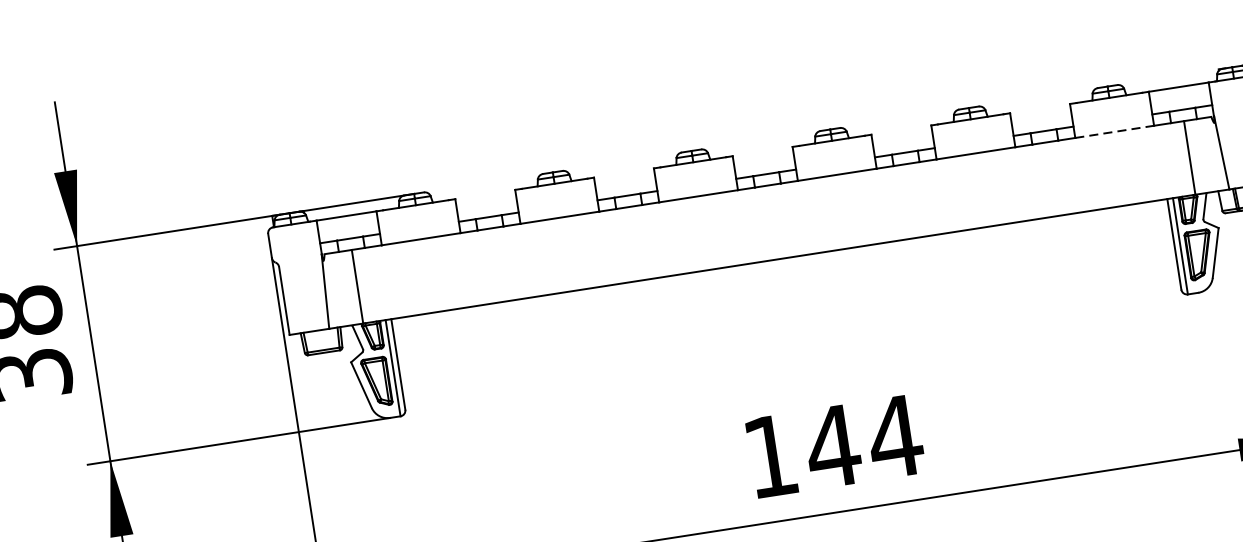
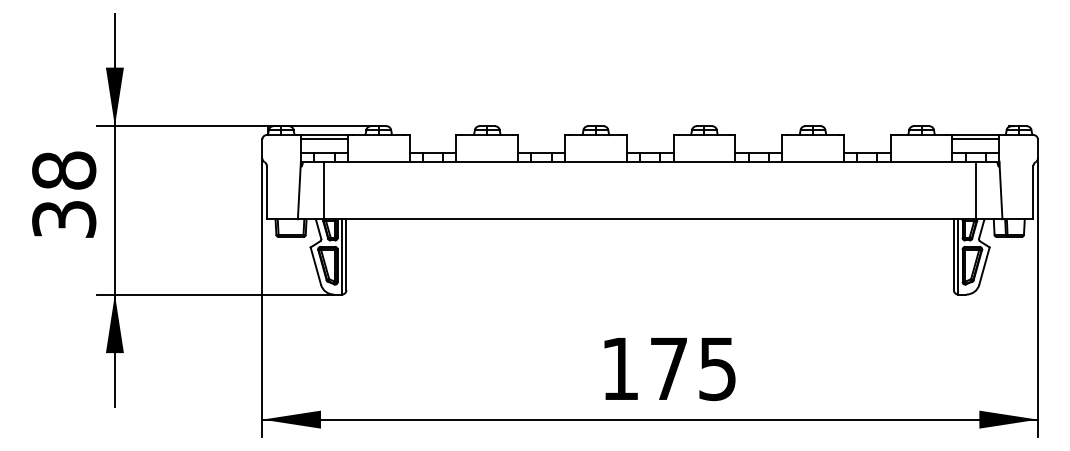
line: (1179, 92) -> (975, 139), added
line: (1114, 131) -> (921, 161), dashed -> solid
line: (347, 221) -> (324, 139), added
text: (863, 442) -> (692, 369), 144 -> 175

